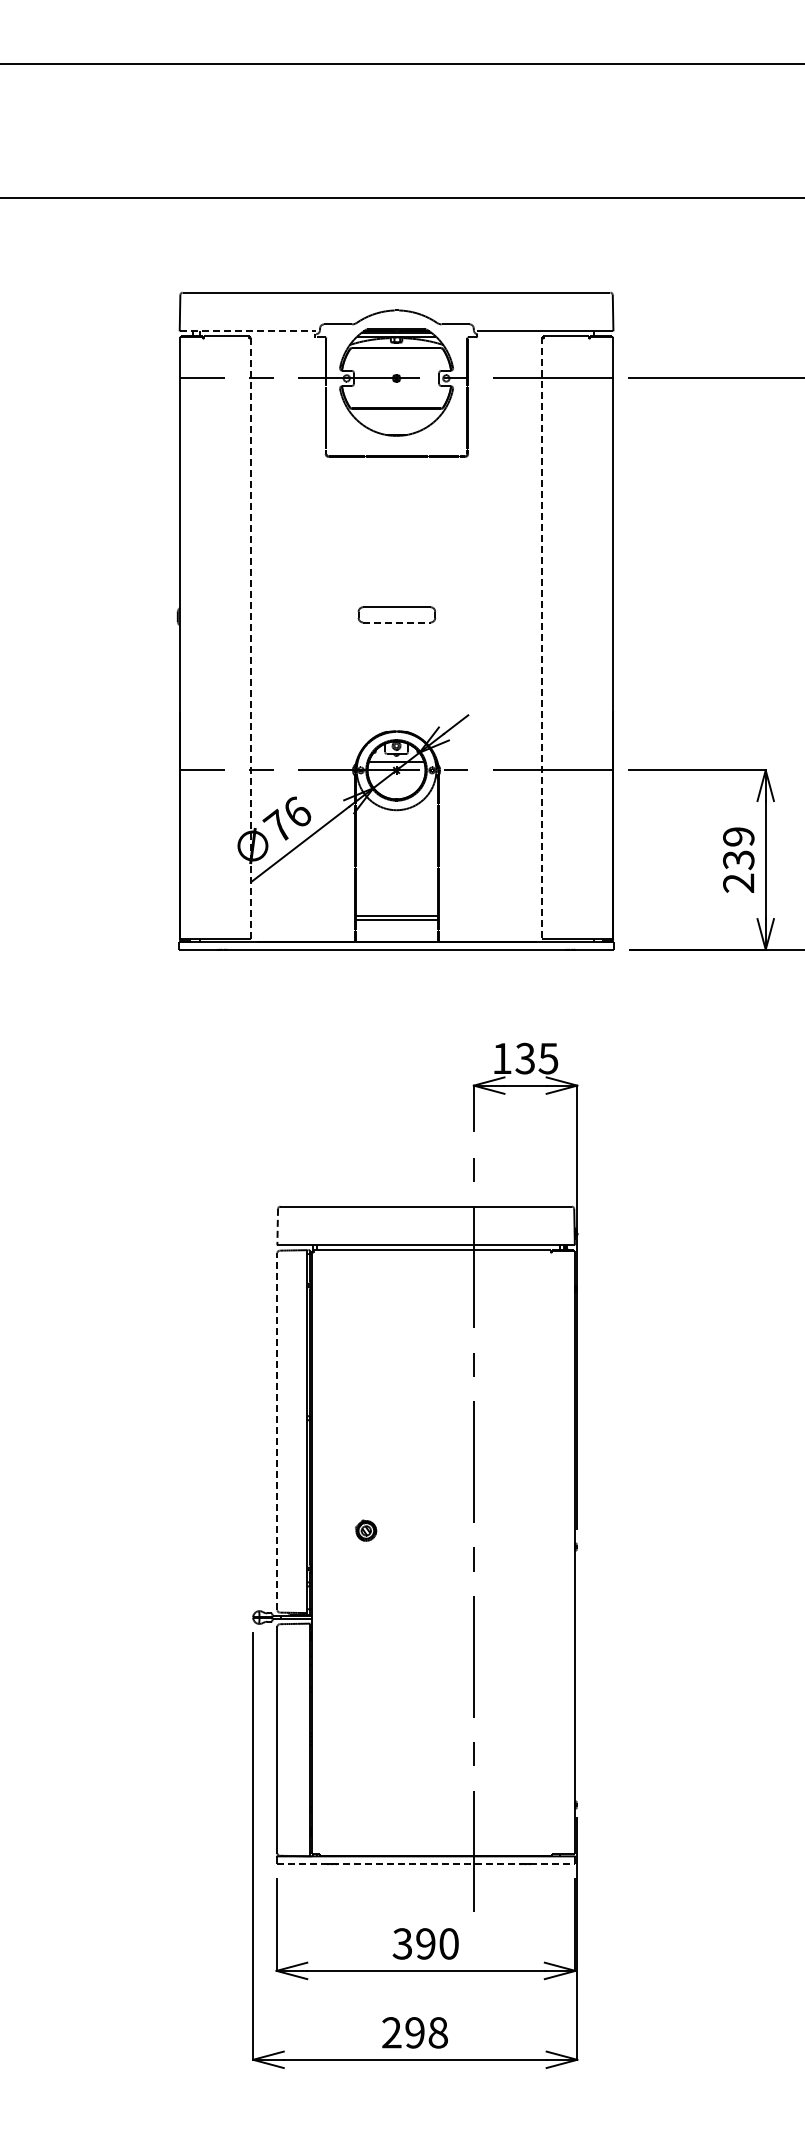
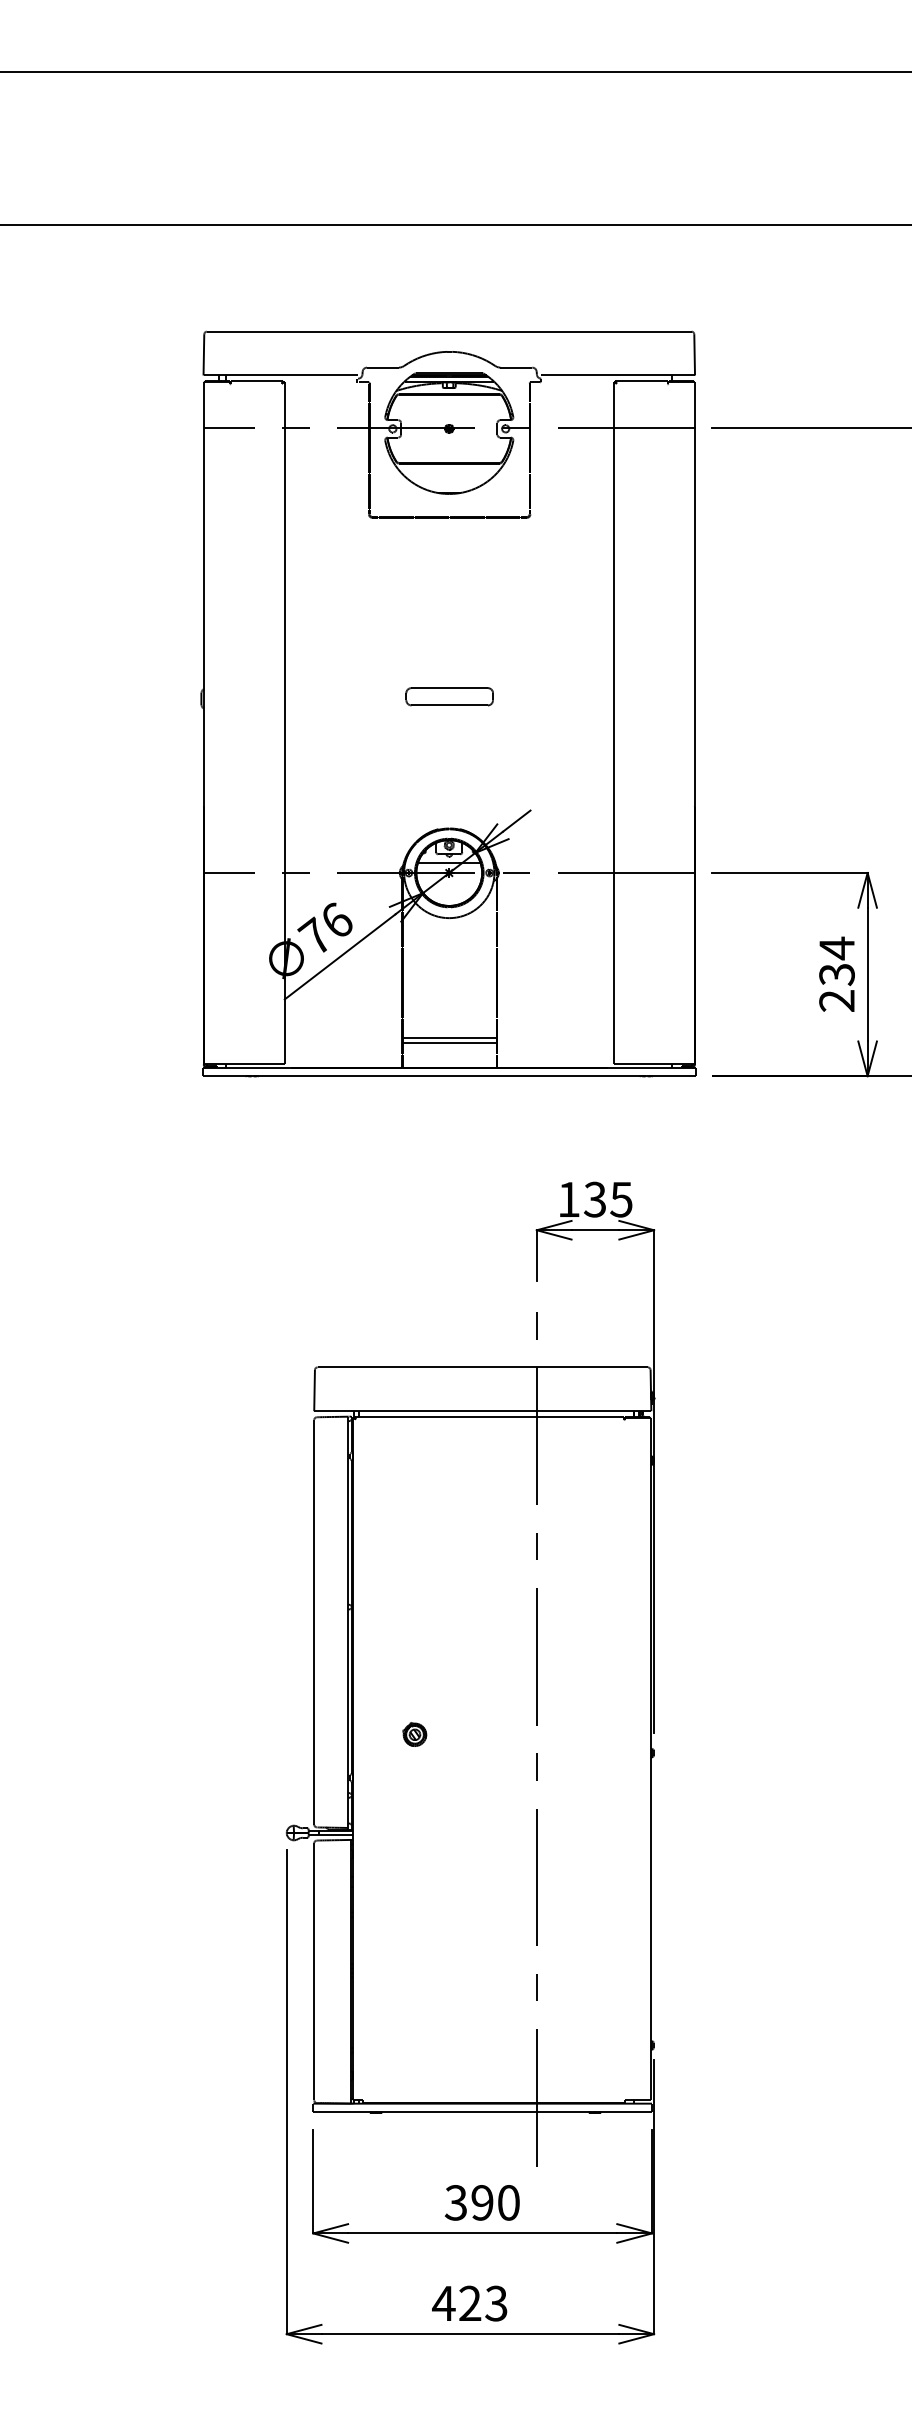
line: (248, 331) -> (281, 375), dashed -> solid
line: (396, 622) -> (449, 705), dashed -> solid
line: (251, 637) -> (284, 722), dashed -> solid
line: (541, 638) -> (613, 723), dashed -> solid
text: (738, 836) -> (836, 947), 239 -> 234
line: (277, 1227) -> (314, 1391), dashed -> solid
line: (277, 1431) -> (314, 1622), dashed -> solid
line: (426, 1864) -> (483, 2112), dashed -> solid
text: (414, 2032) -> (469, 2303), 298 -> 423

